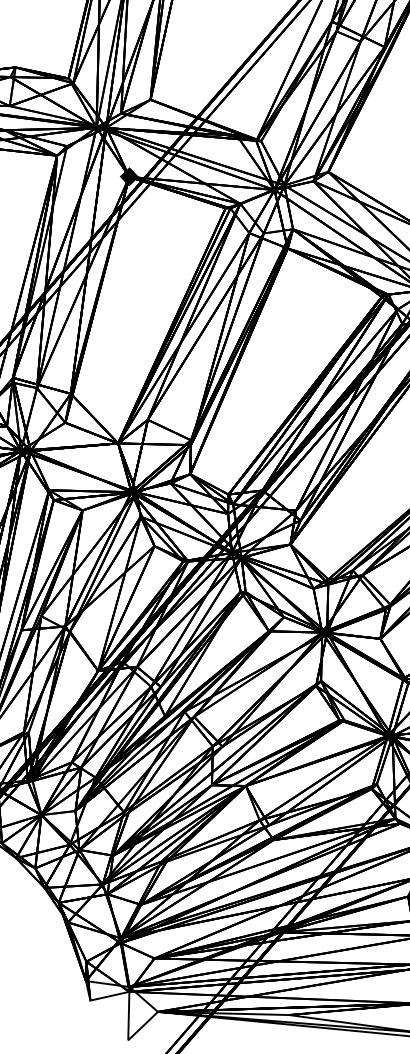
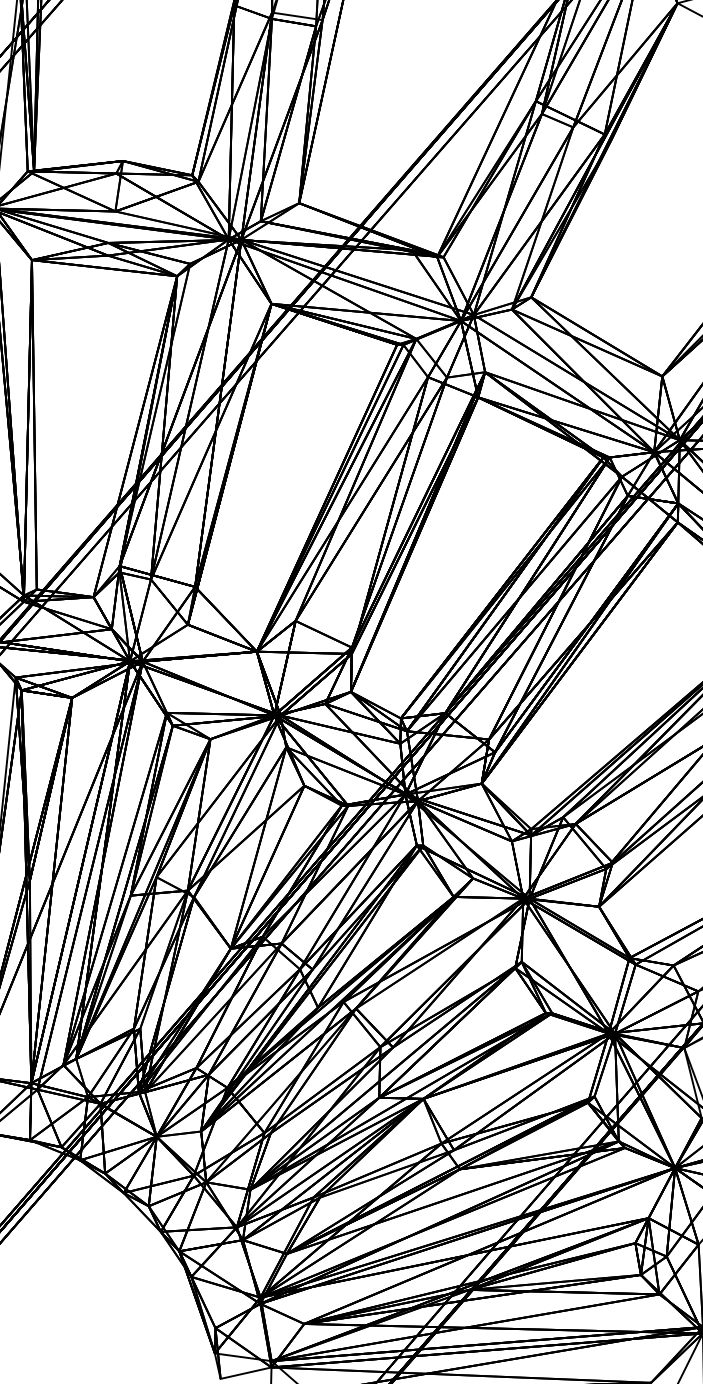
fill: (129, 176) -> (271, 303), removed

